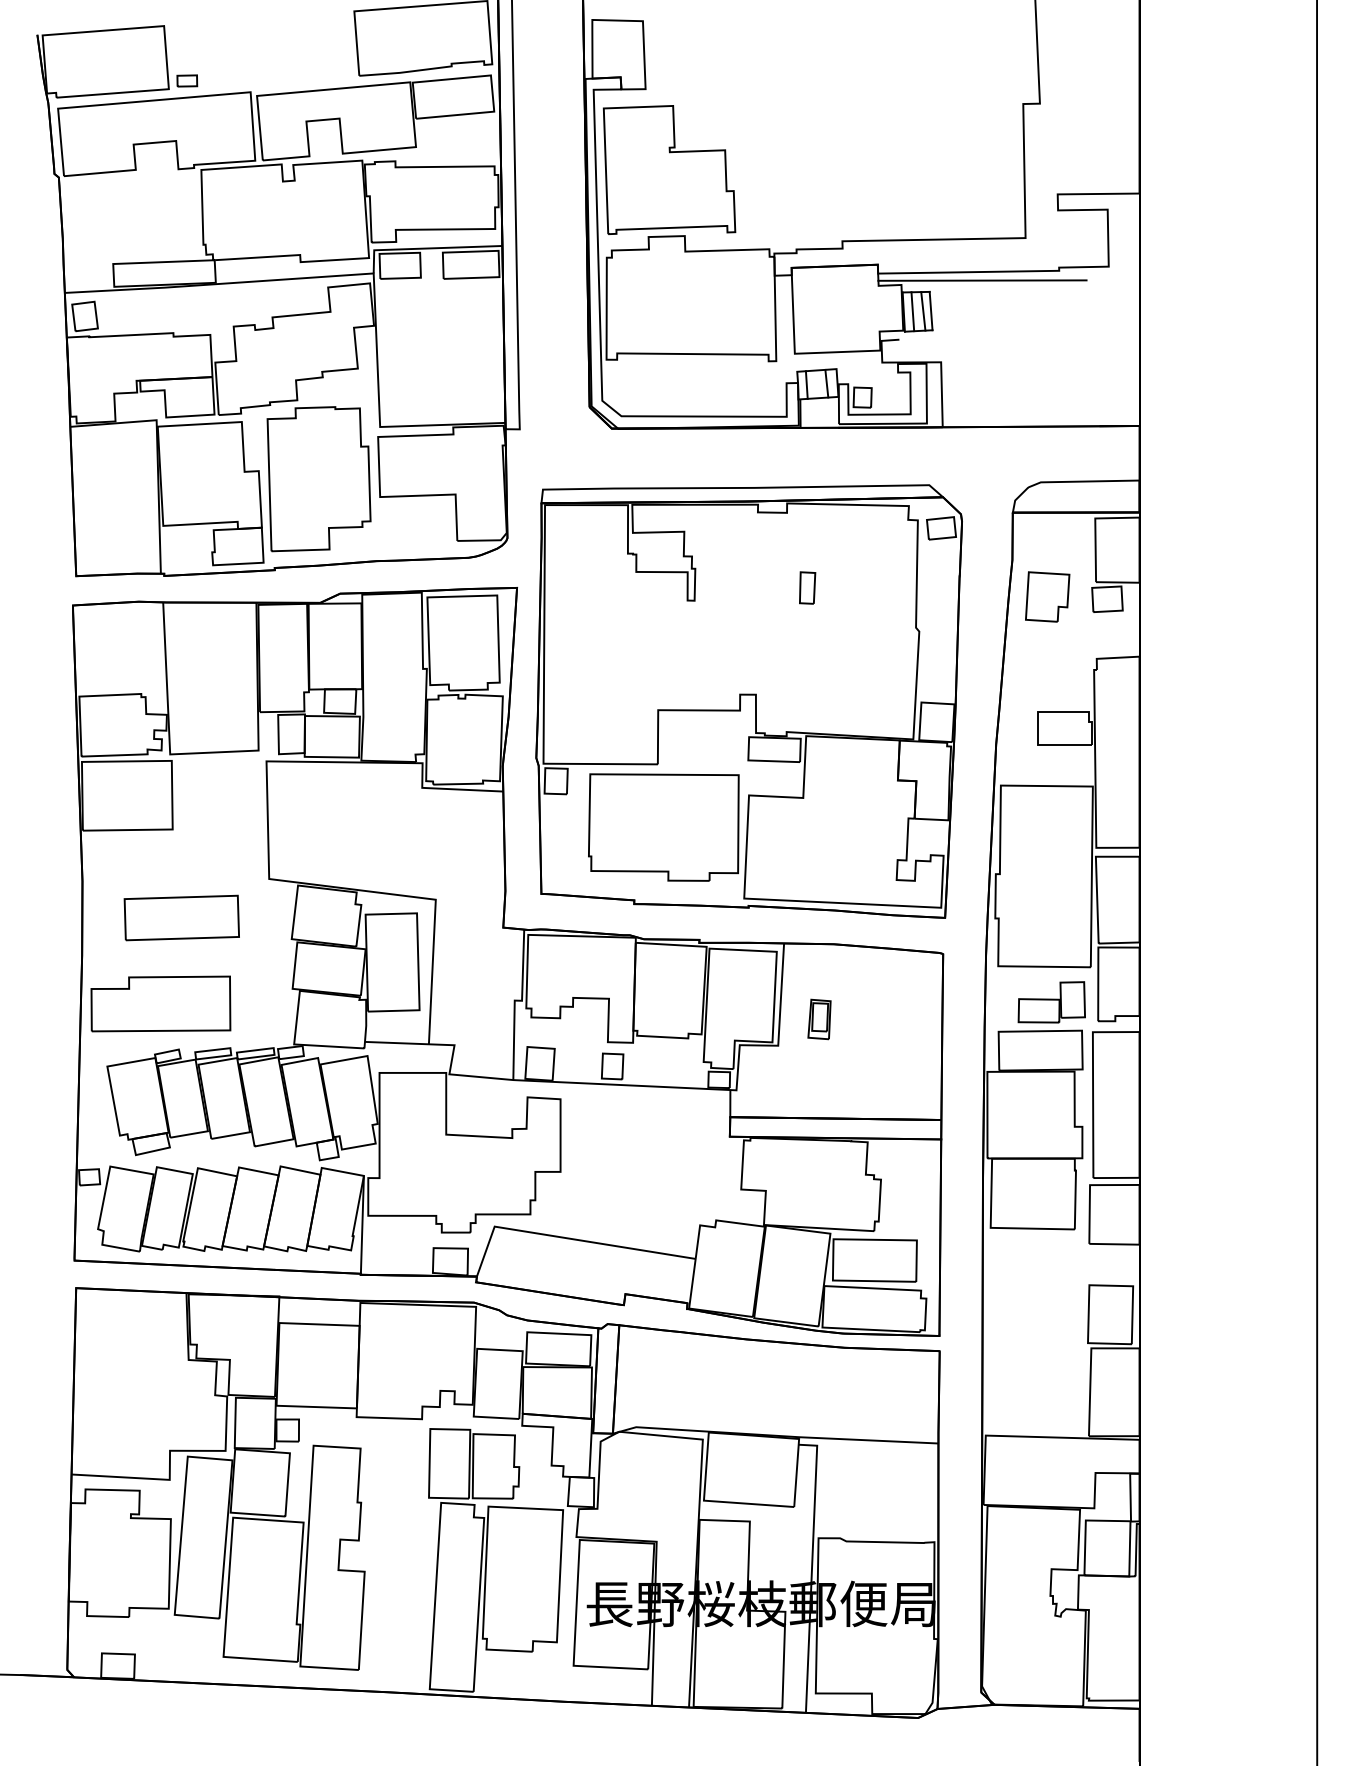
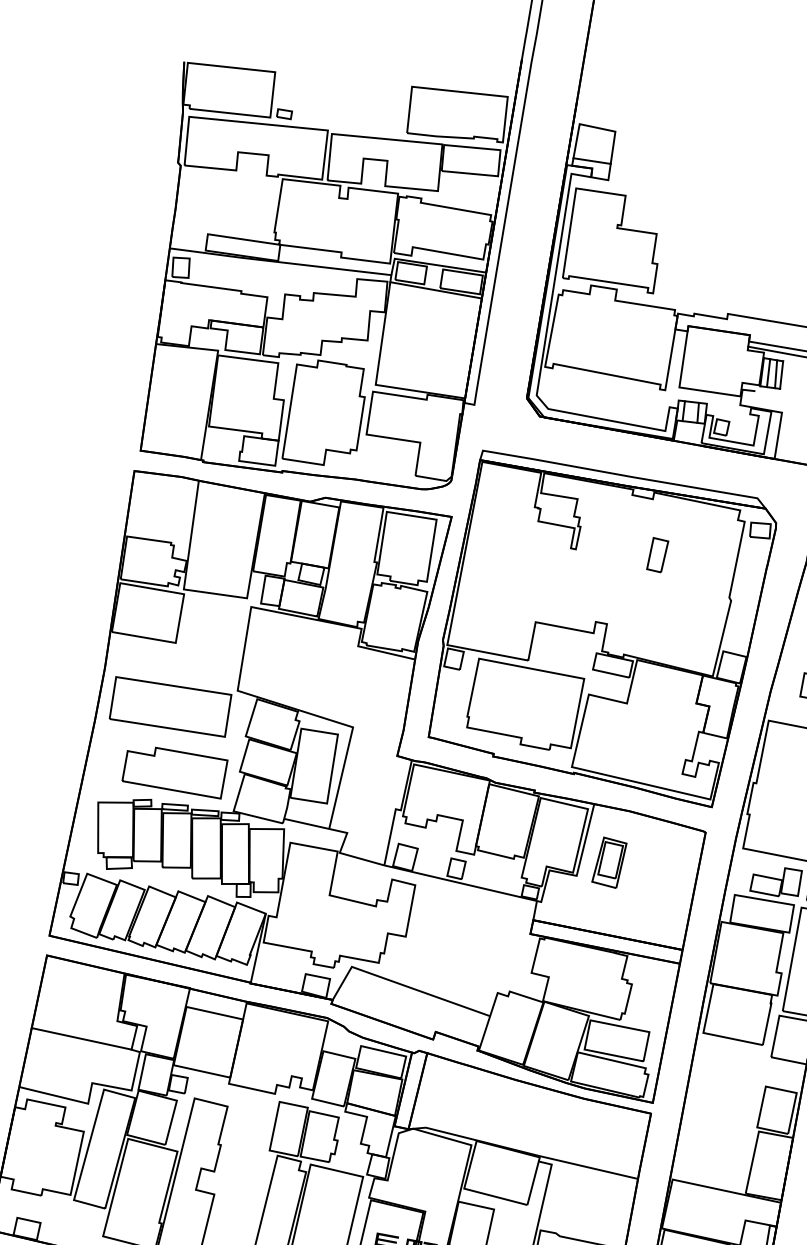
line: (618, 67) -> (591, 161), added
line: (438, 282) -> (436, 290), added
part: (807, 587) -> (657, 554), size x1.43
part: (181, 917) -> (170, 706), size x1.43
part: (160, 1003) -> (174, 770), moved
part: (819, 1019) -> (609, 862), size x1.67
line: (144, 1392) -> (81, 1038), added

